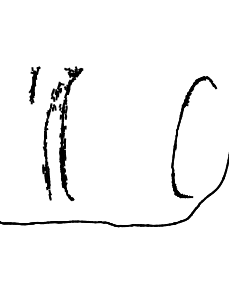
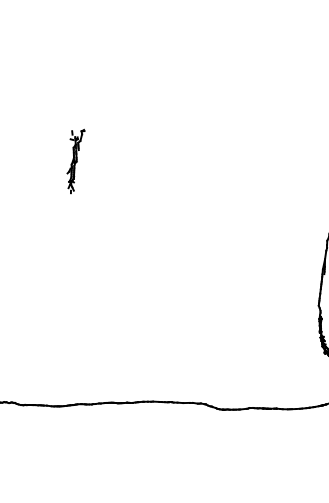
part: (62, 133) -> (125, 246), removed

